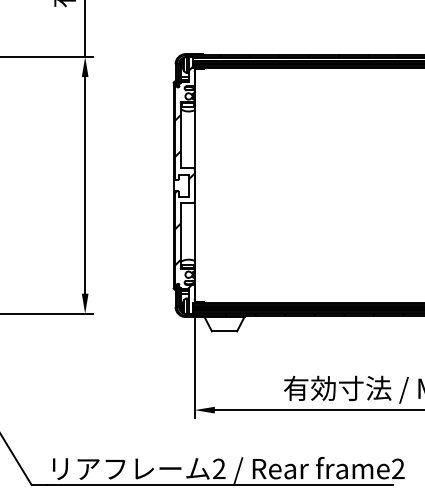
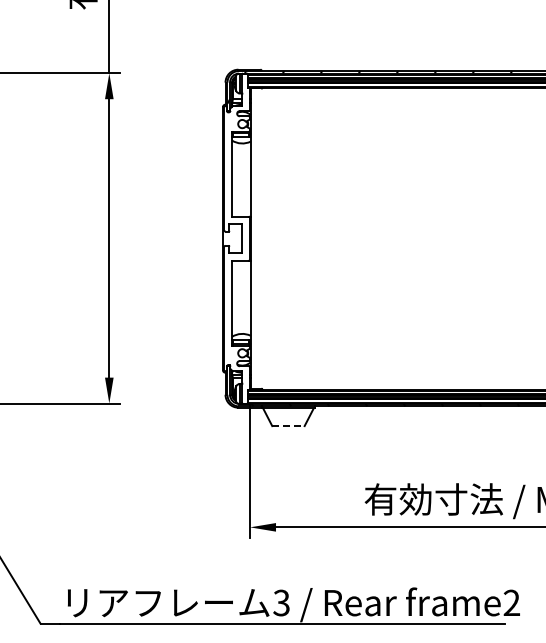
hatch: (184, 177) -> (237, 228), removed
line: (224, 331) -> (288, 426), solid -> dashed
text: (219, 469) -> (281, 603), 2 -> 3

